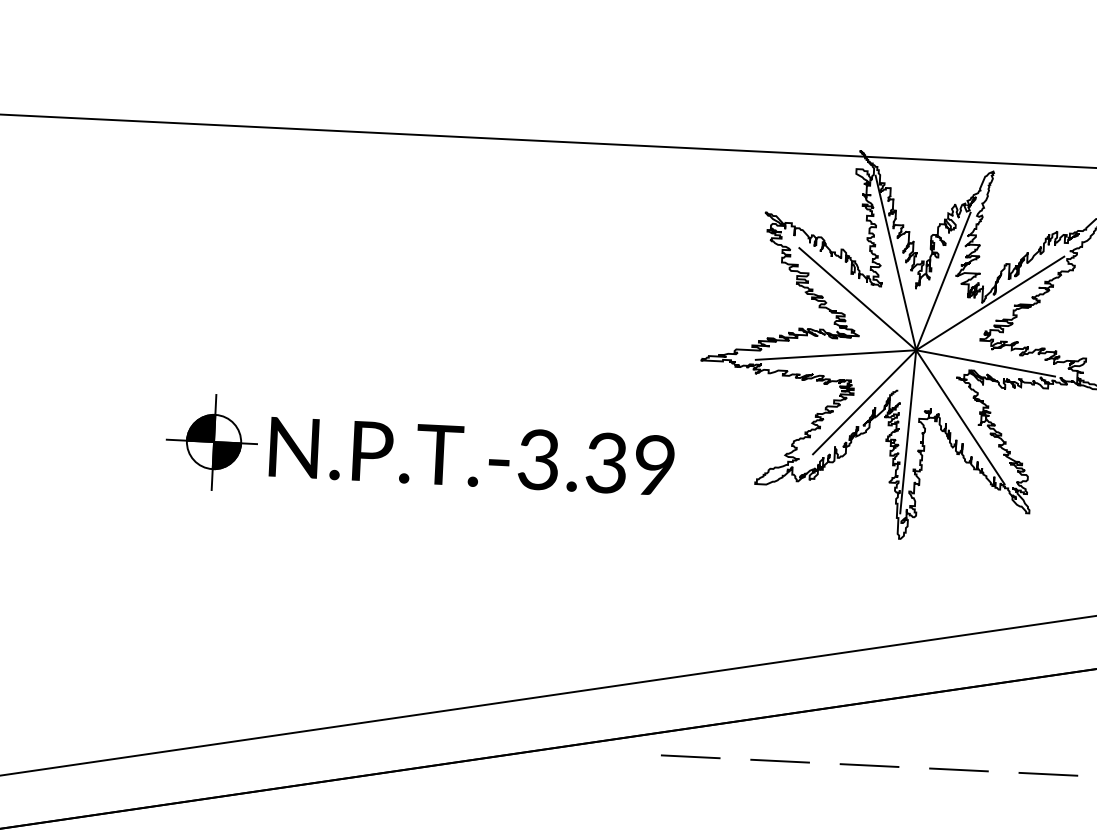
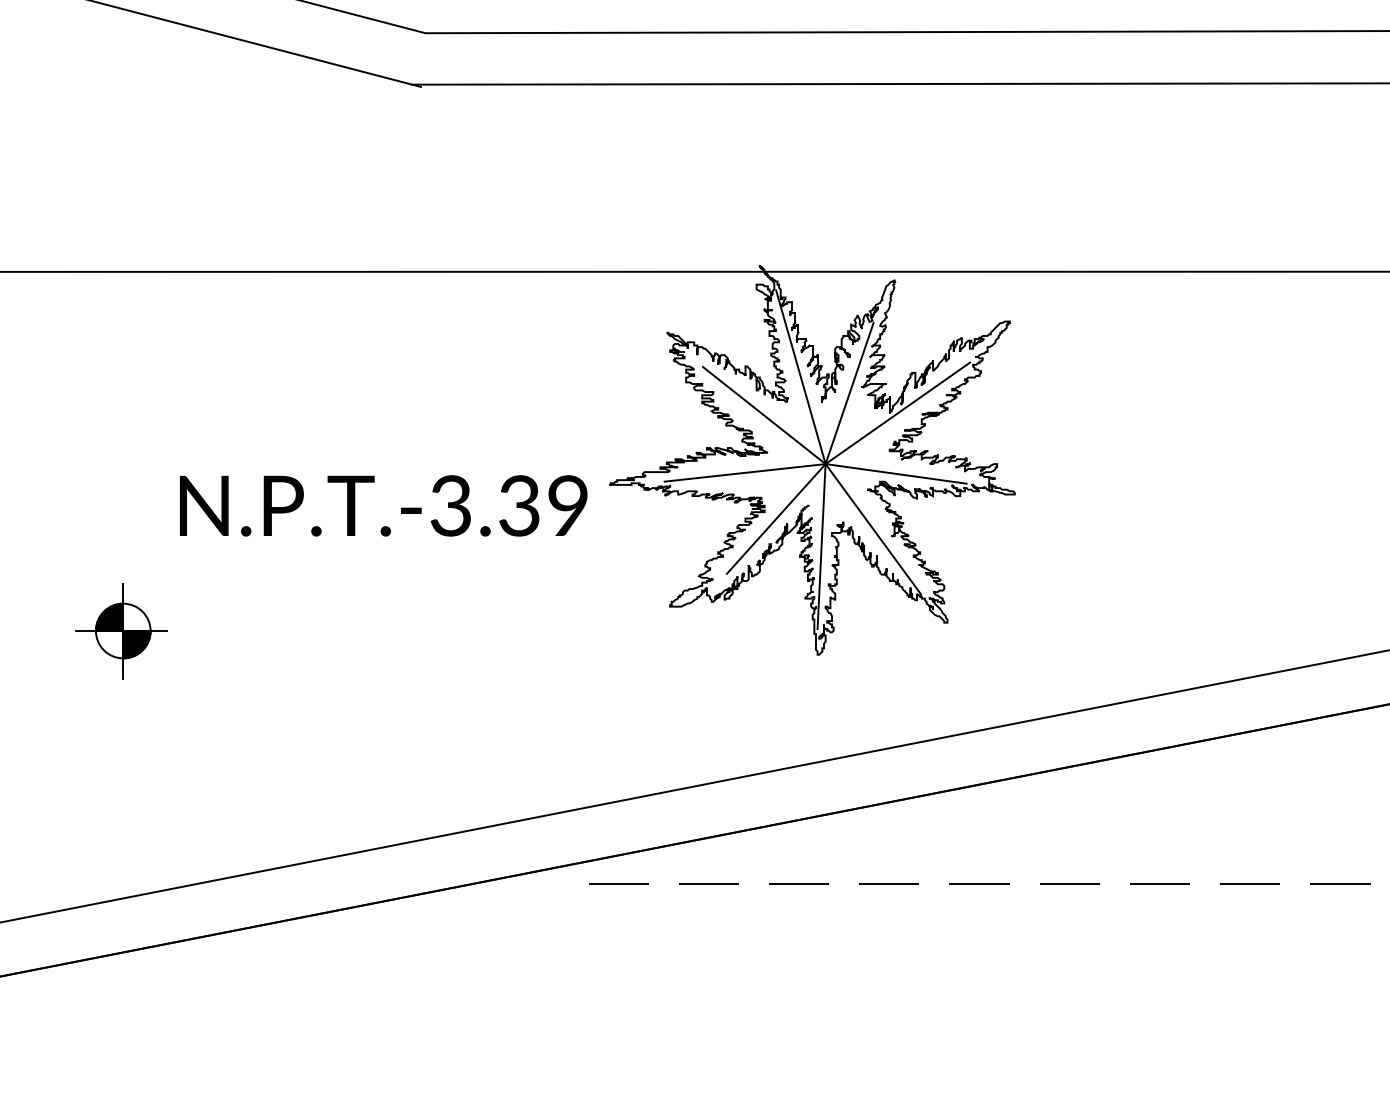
part: (212, 442) -> (121, 631), moved
text: (471, 456) -> (383, 505), moved

